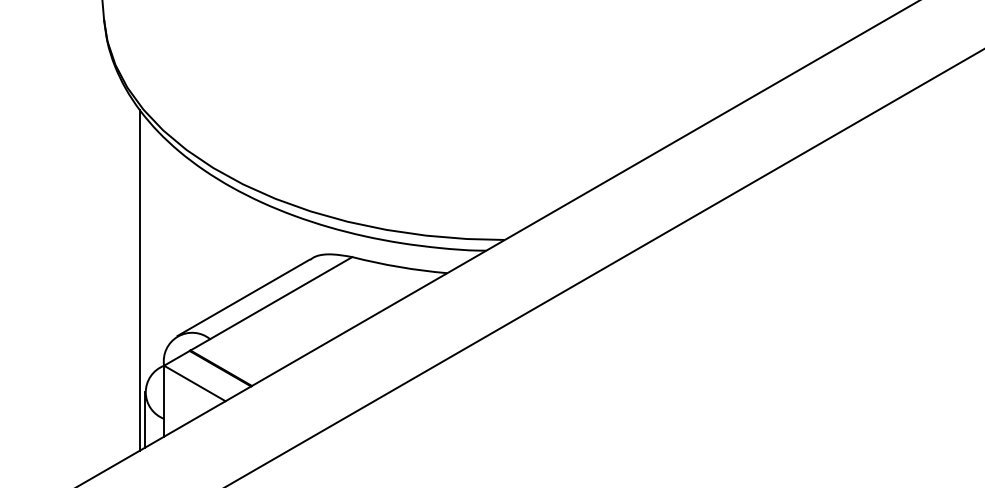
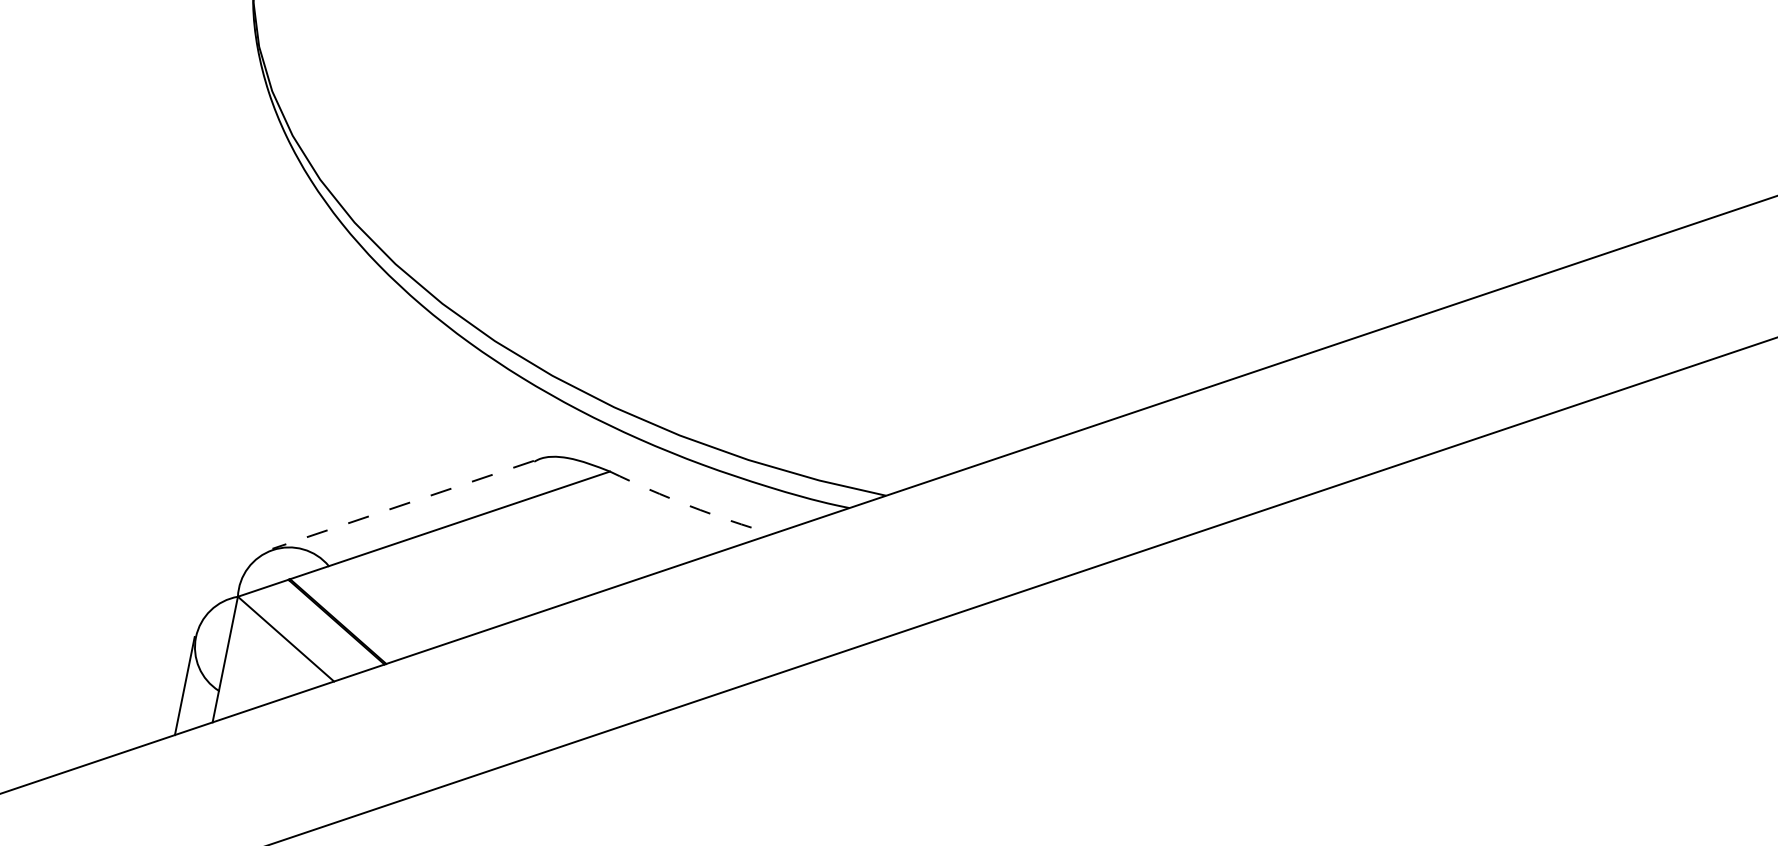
arc: (399, 267) -> (689, 506), solid -> dashed
line: (139, 280) -> (224, 437), removed
line: (243, 298) -> (402, 506), solid -> dashed

